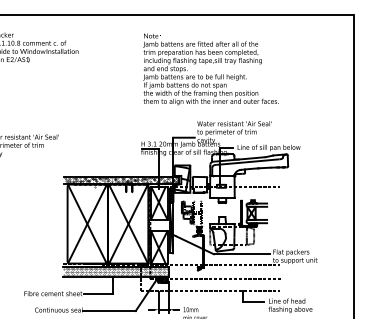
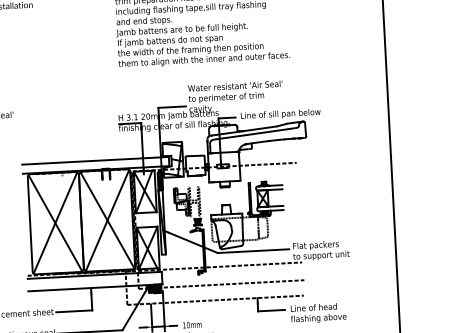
hatch: (121, 179) -> (95, 164), removed
hatch: (115, 270) -> (94, 280), removed

